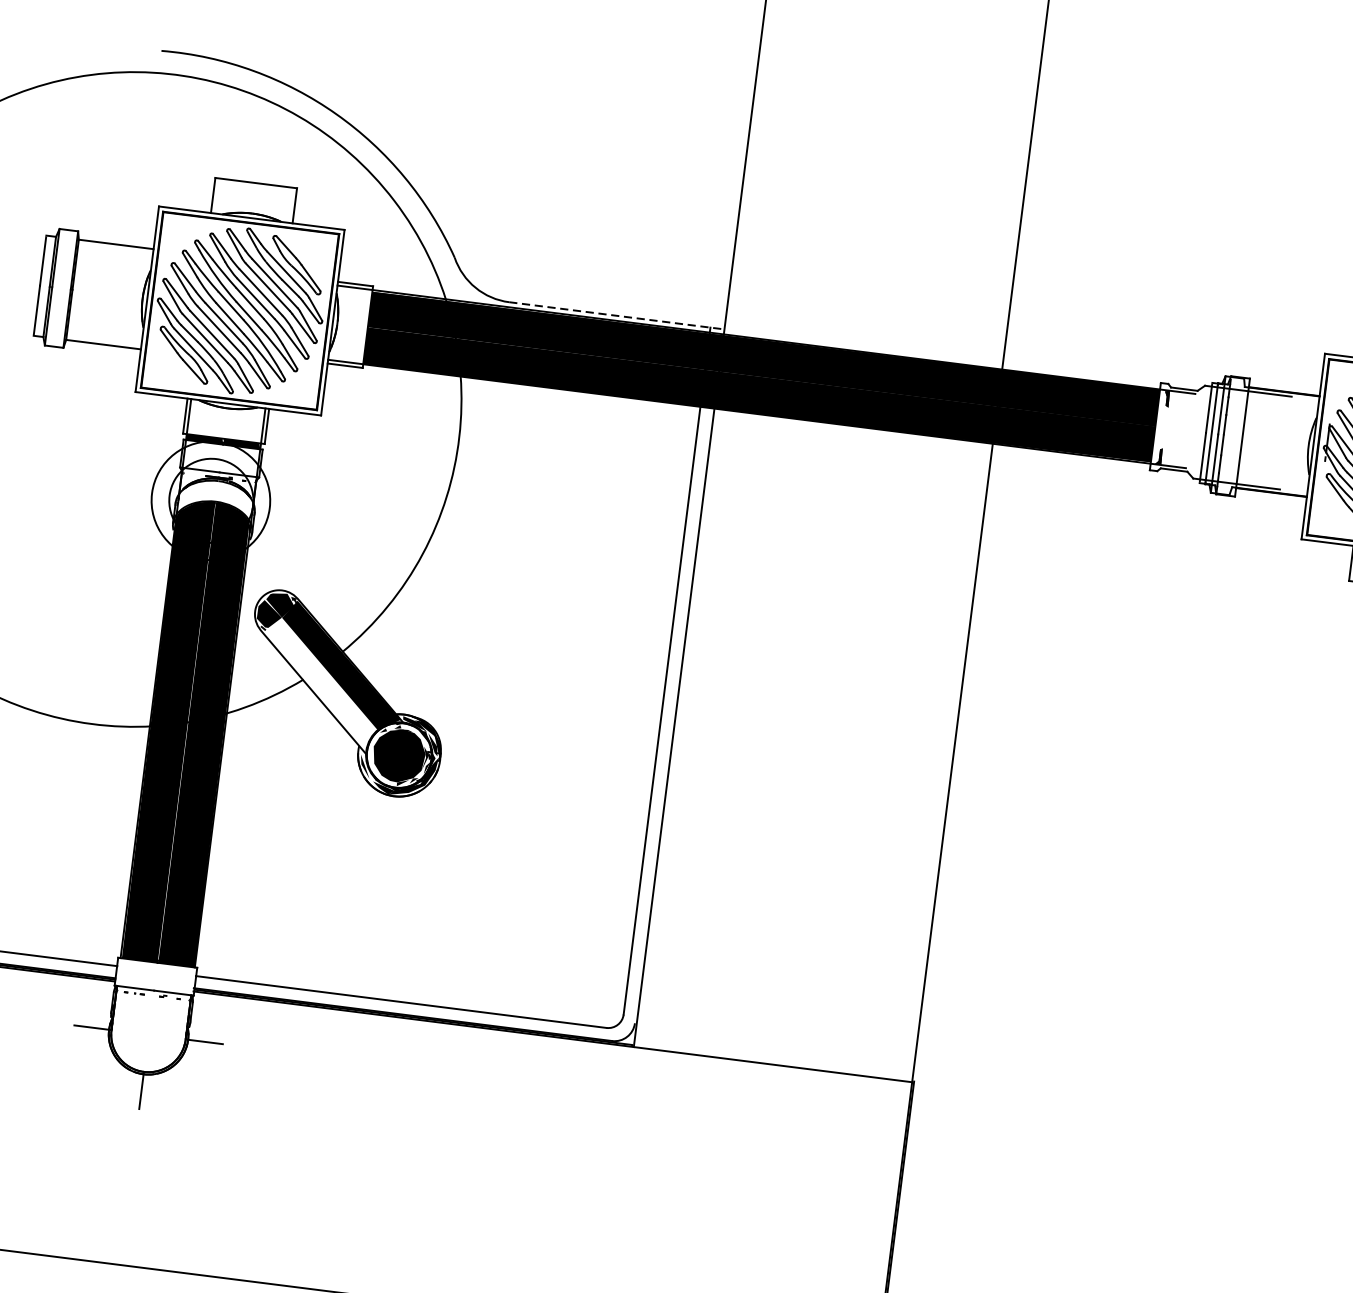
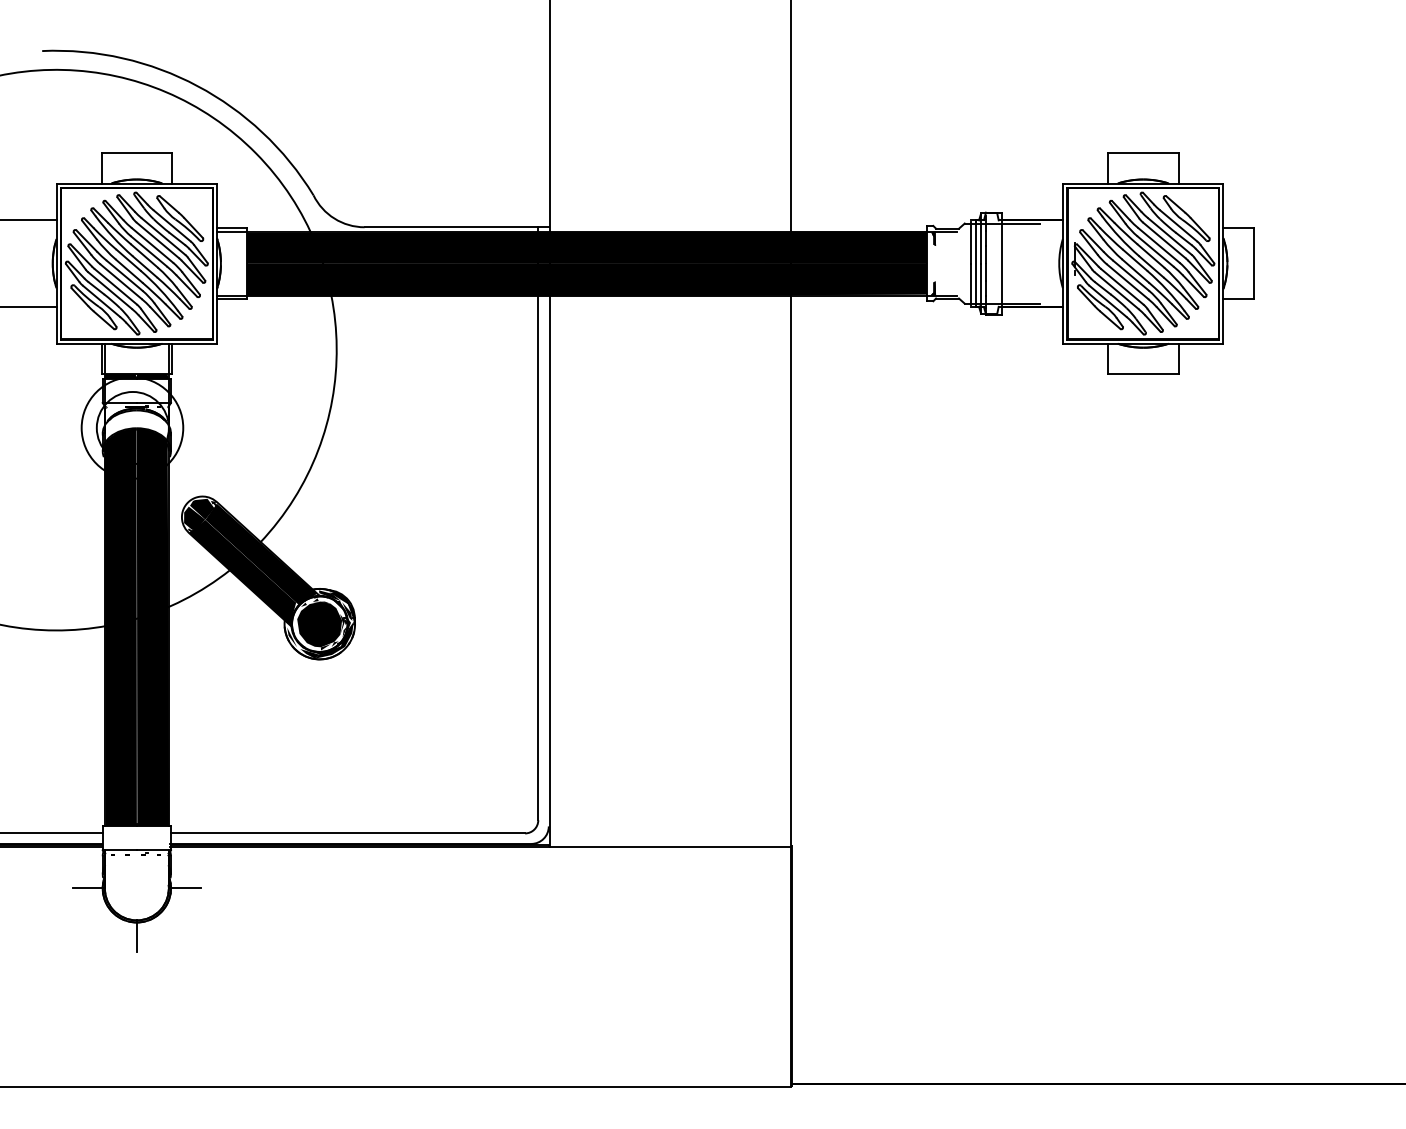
line: (616, 316) -> (457, 227), dashed -> solid
fill: (317, 684) -> (242, 572), added

